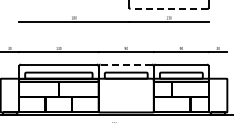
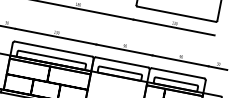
line: (169, 8) -> (177, 13), dashed -> solid
line: (126, 64) -> (122, 62), dashed -> solid

